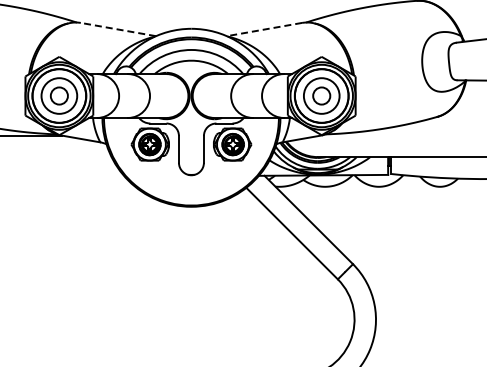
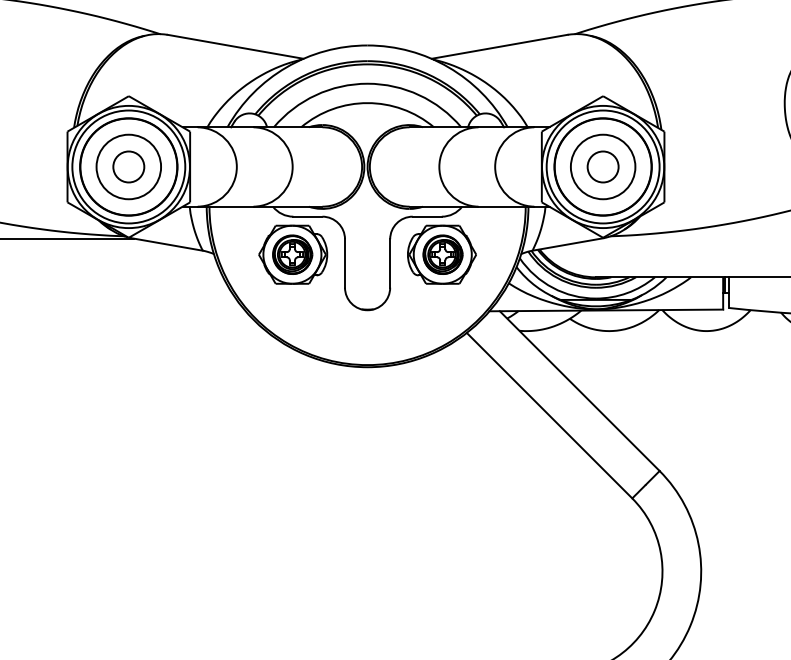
line: (117, 29) -> (233, 46), dashed -> solid
line: (264, 29) -> (499, 46), dashed -> solid

